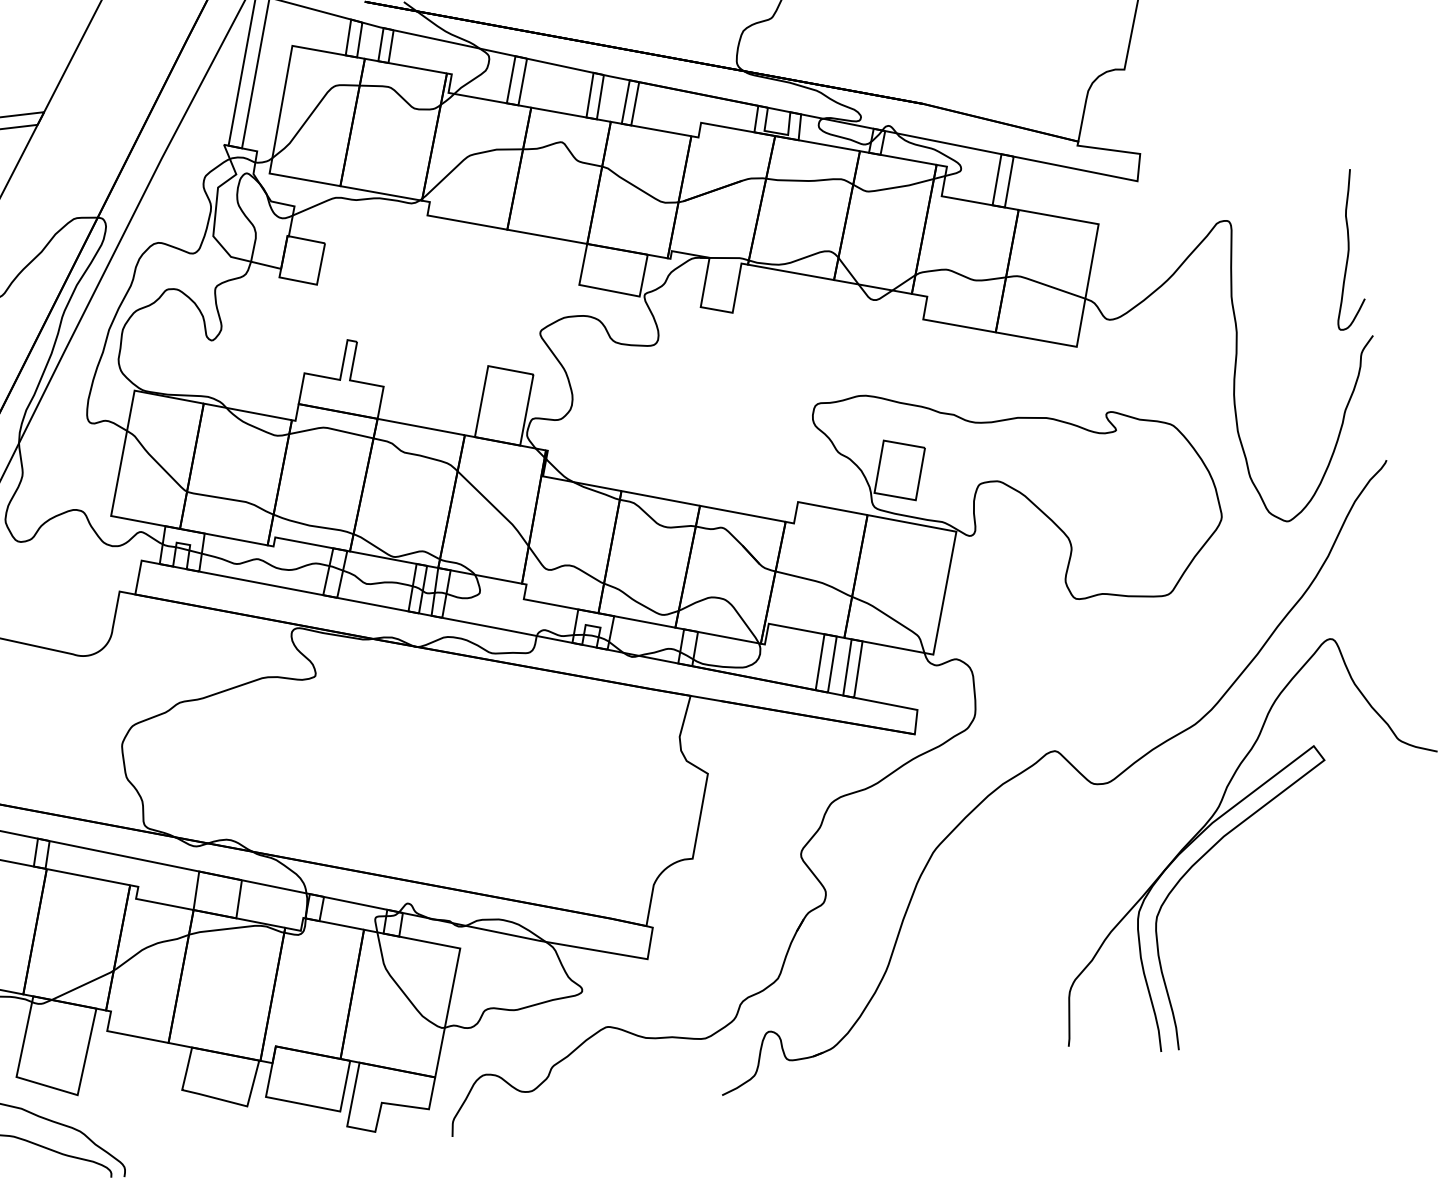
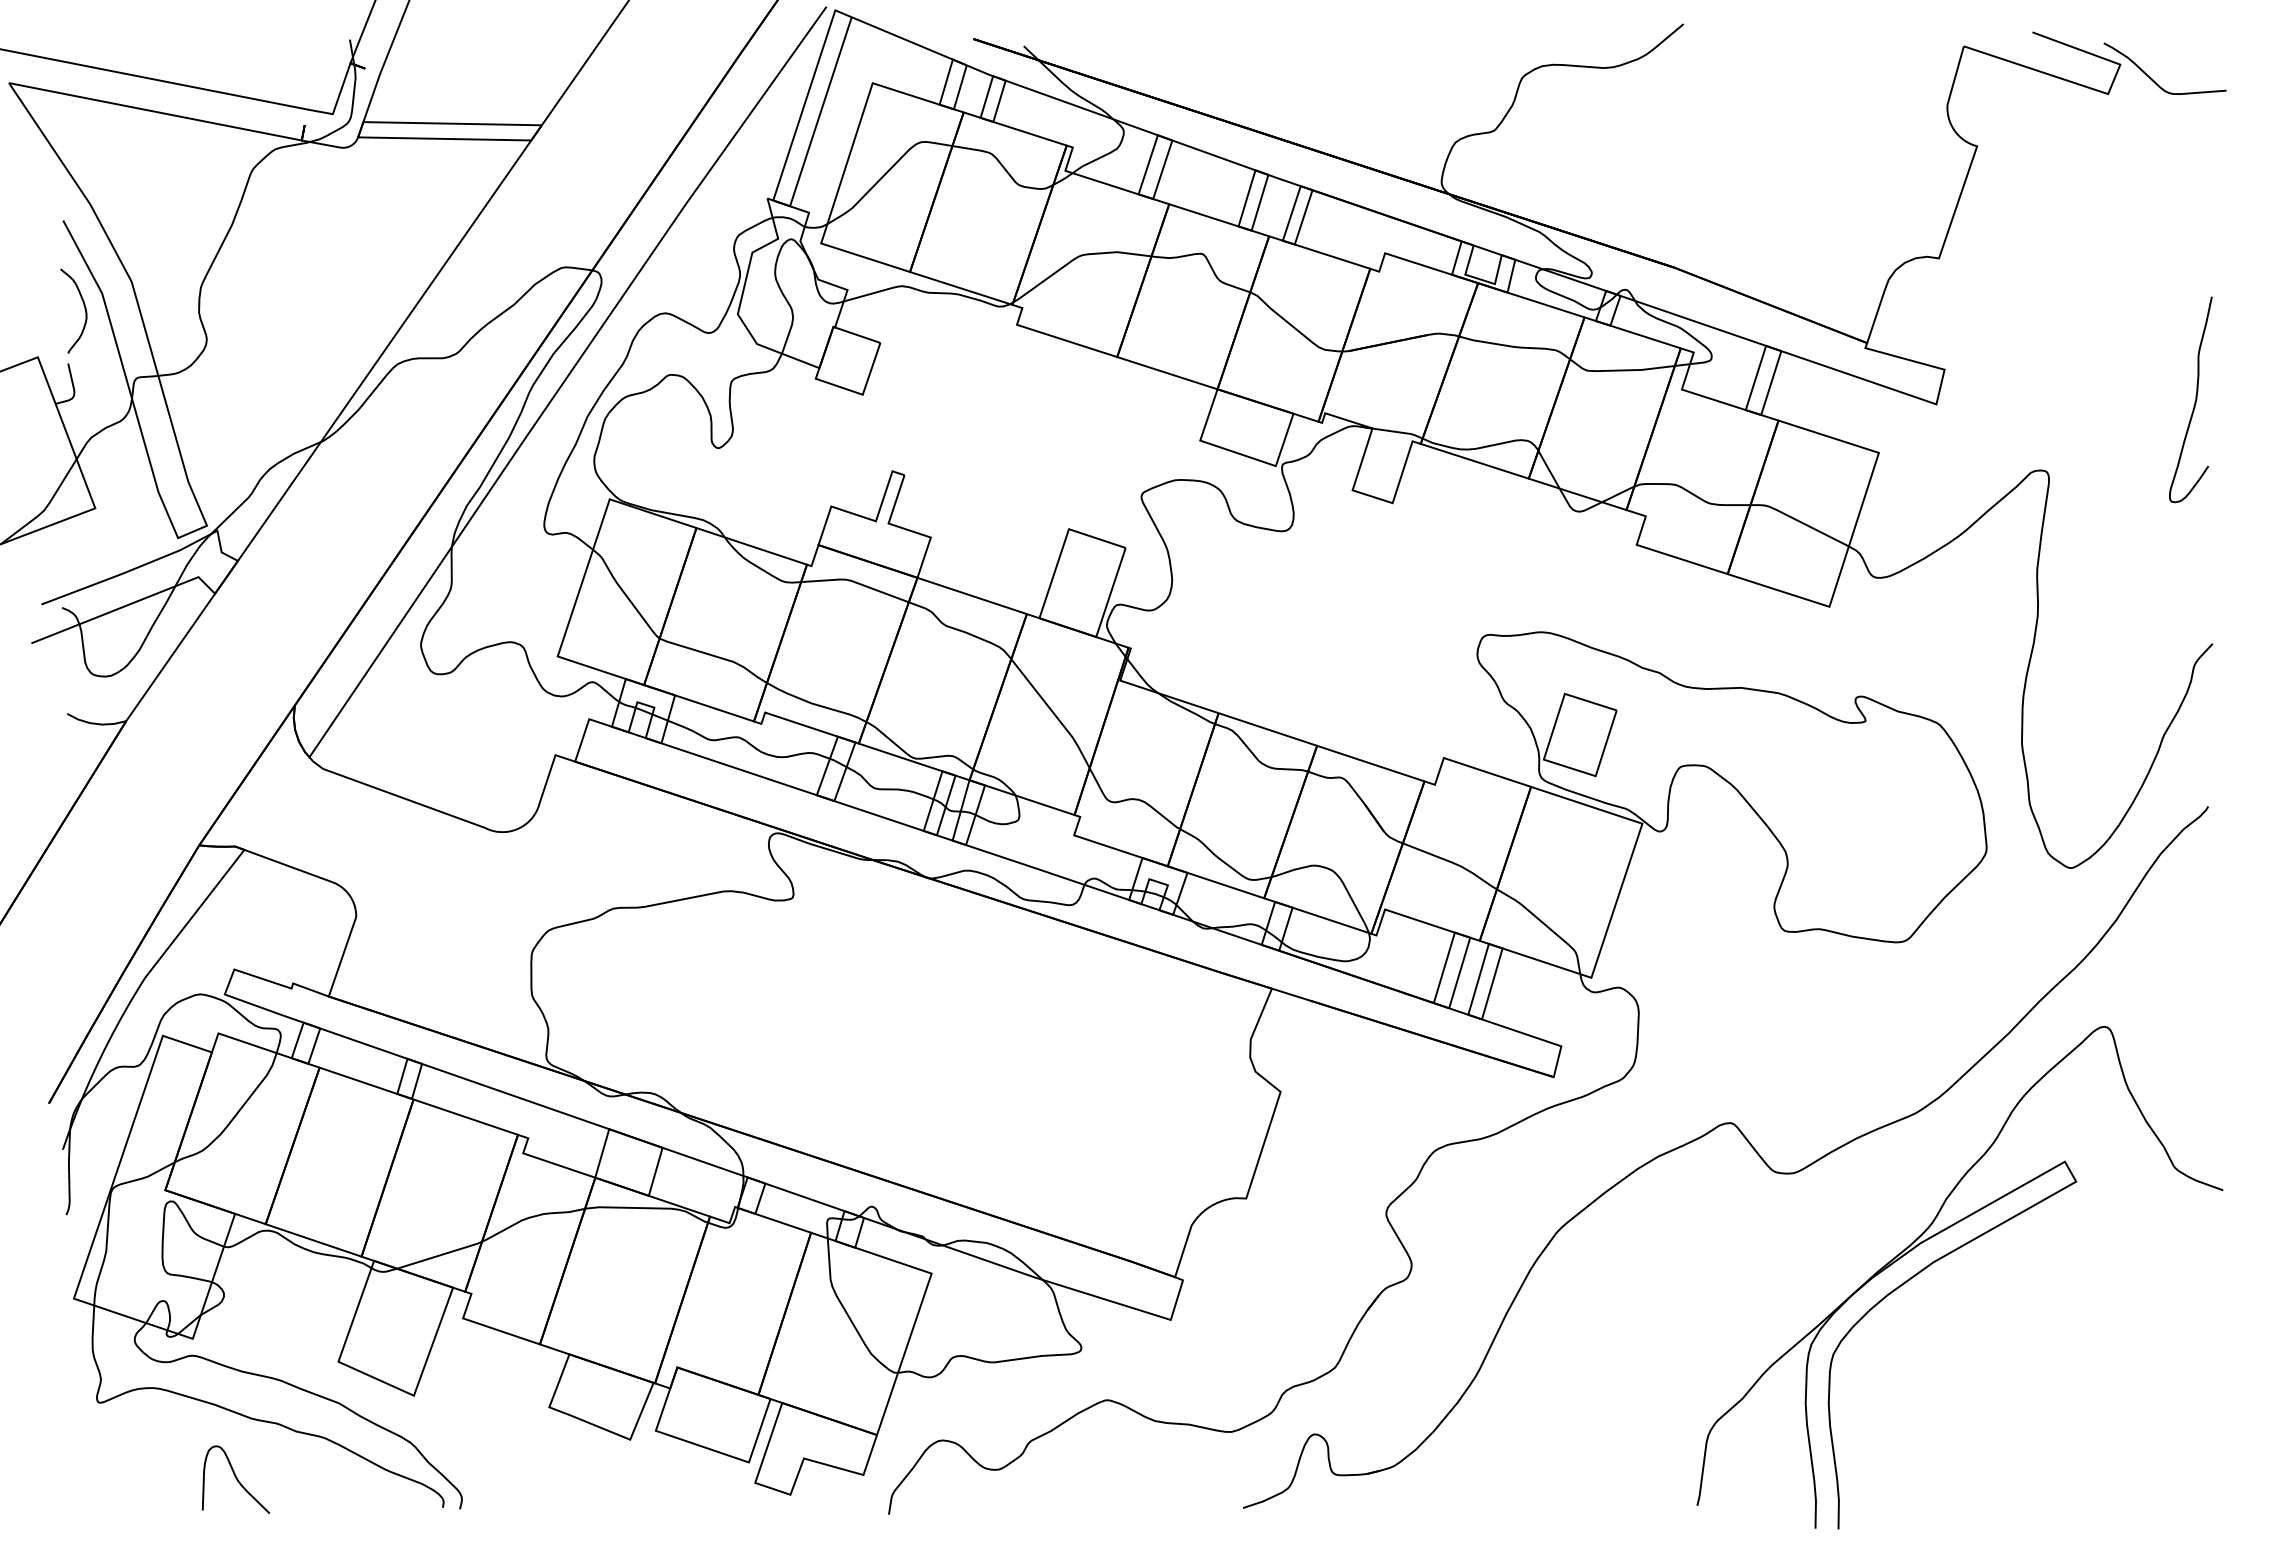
curve: (1347, 250) -> (2194, 401), moved

